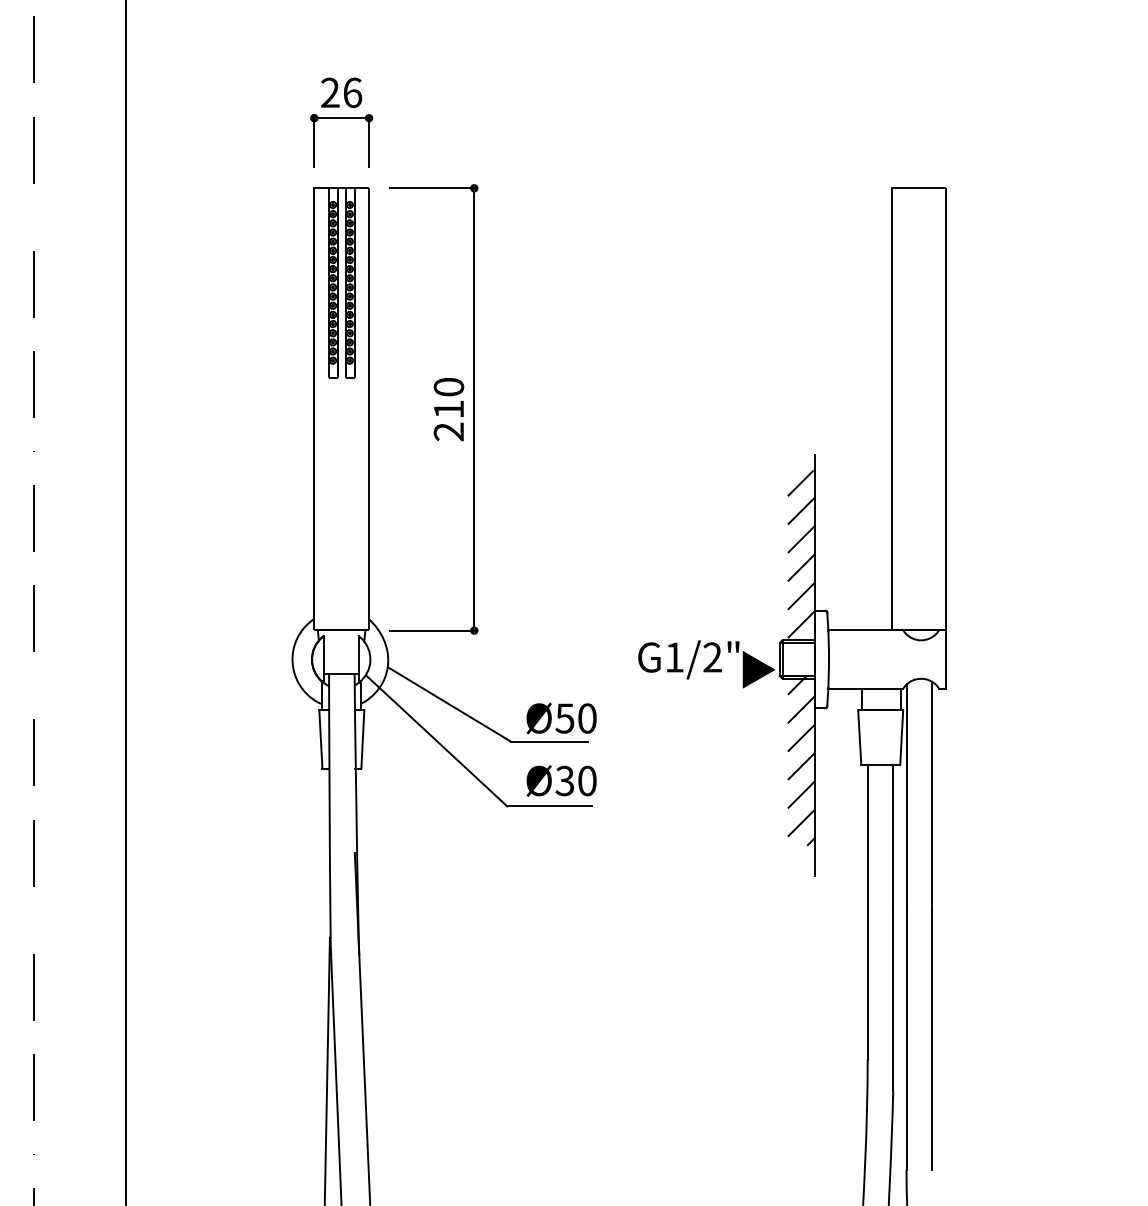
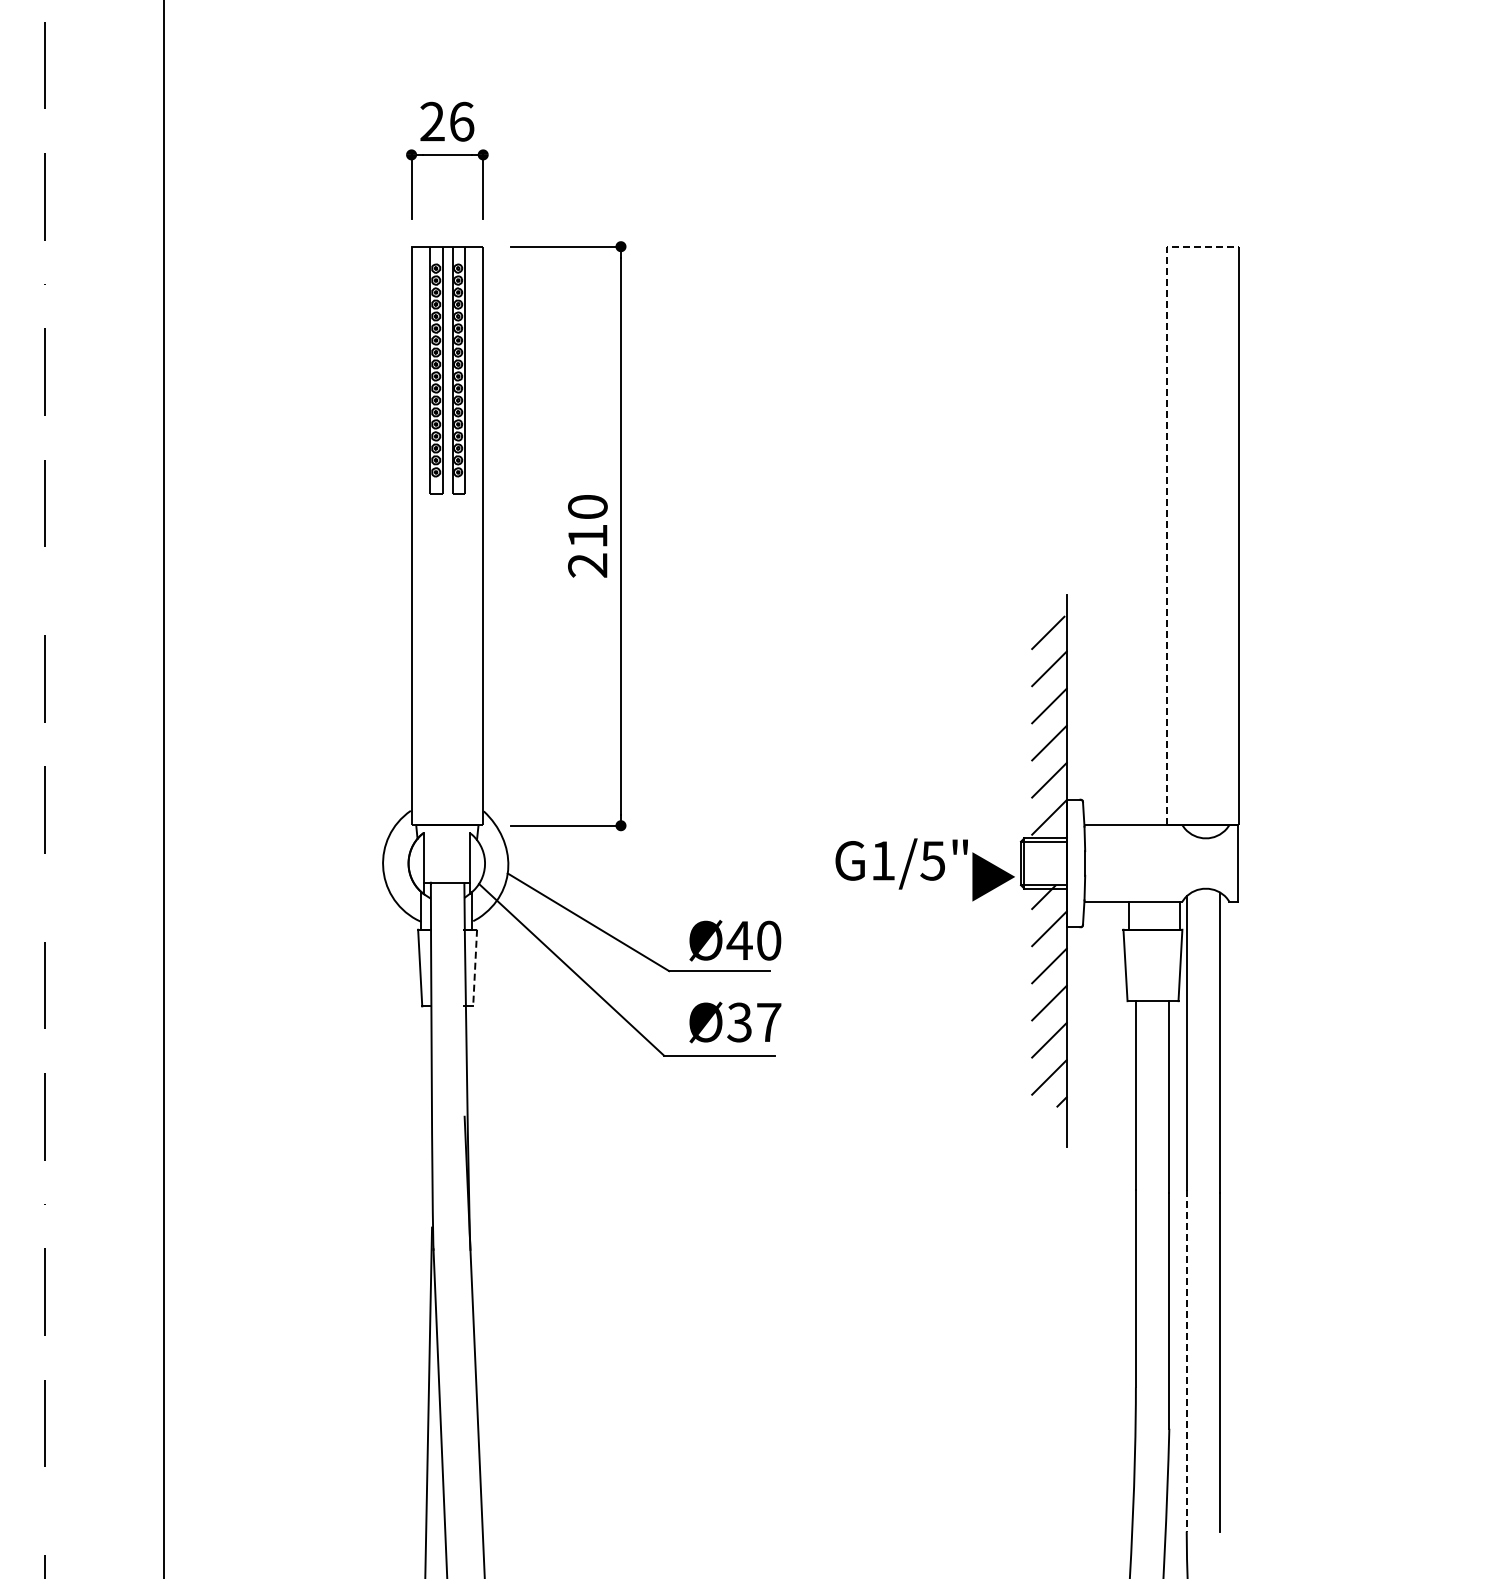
line: (891, 381) -> (1167, 499), solid -> dashed
text: (712, 657) -> (932, 860), G1/2" -> G1/5"
text: (564, 718) -> (739, 940), Ø50 -> Ø40
line: (363, 739) -> (475, 968), solid -> dashed
text: (587, 781) -> (769, 1022), Ø30 -> Ø37
line: (906, 1040) -> (1186, 1361), solid -> dashed

